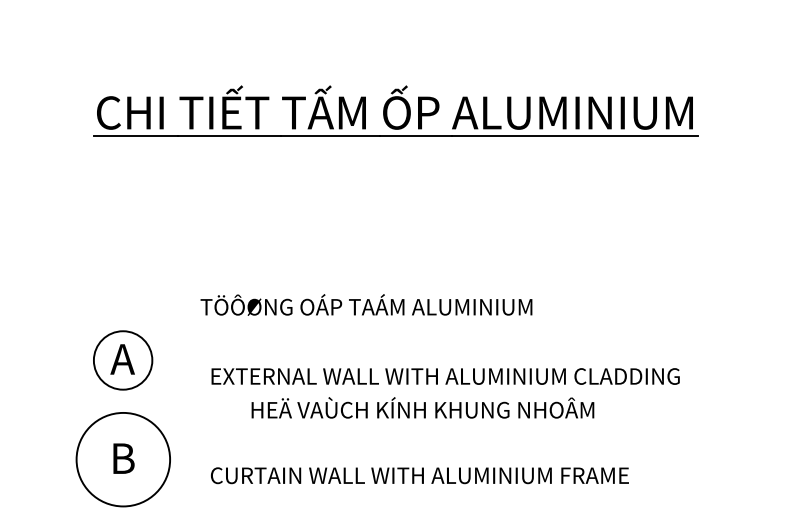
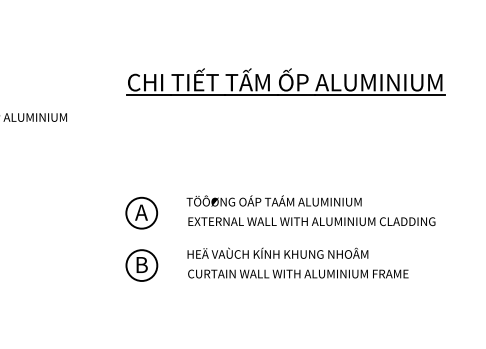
text: (365, 304) -> (273, 200), moved
text: (422, 406) -> (277, 252), moved
circle: (122, 459) -> (141, 265), size x0.62

